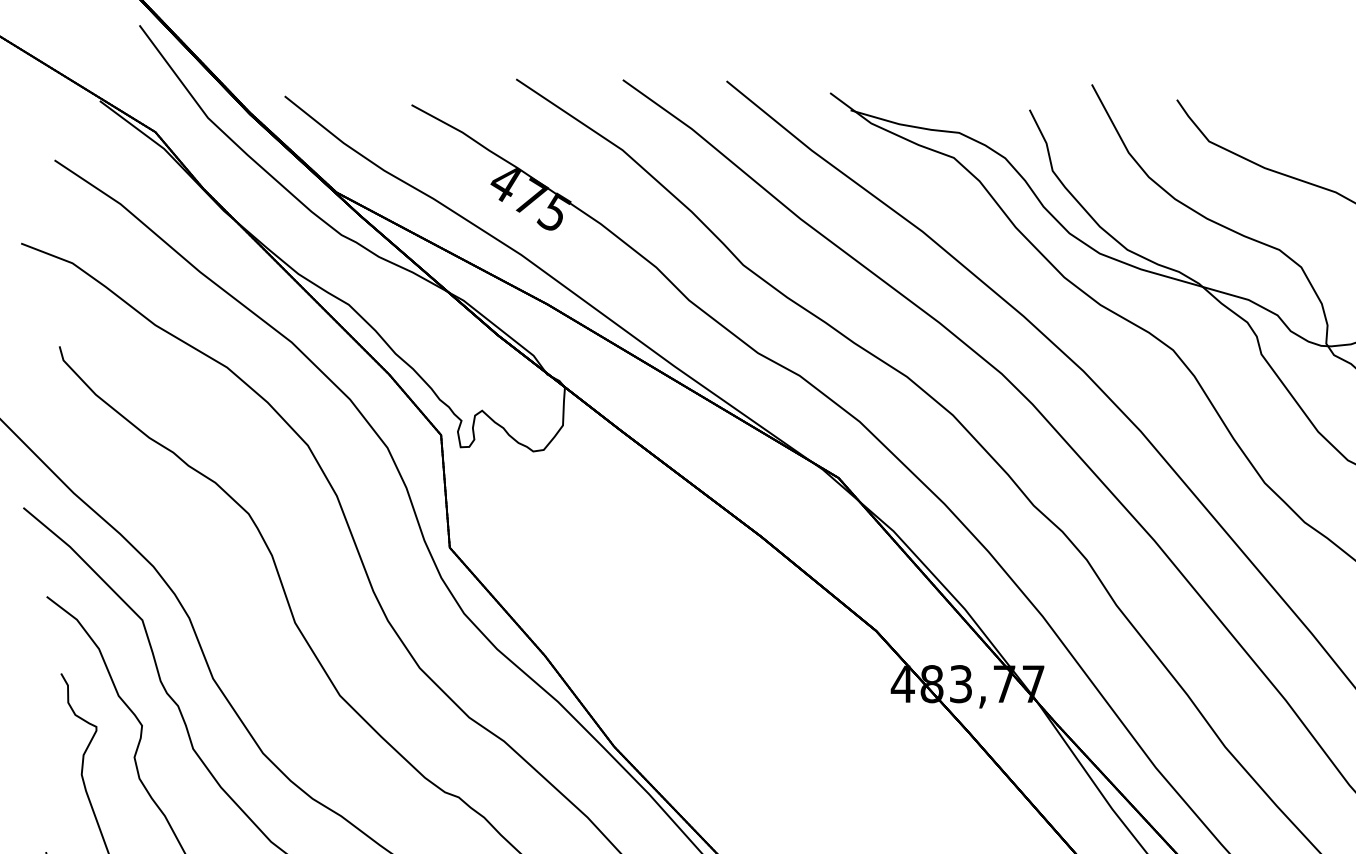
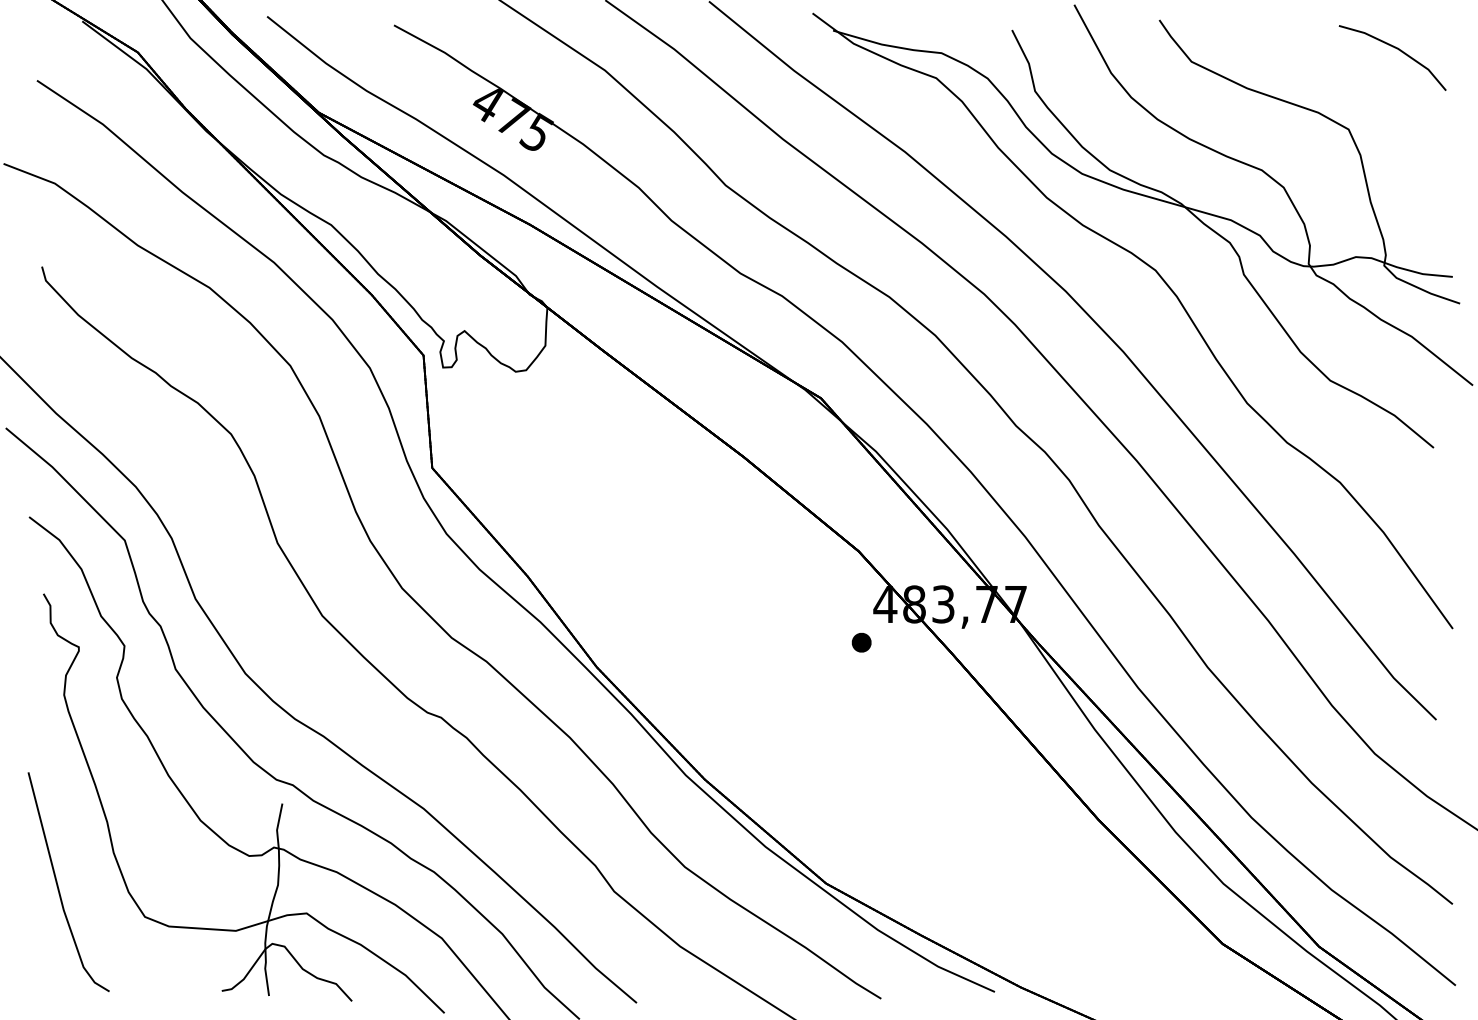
part: (879, 722) -> (861, 642), added

